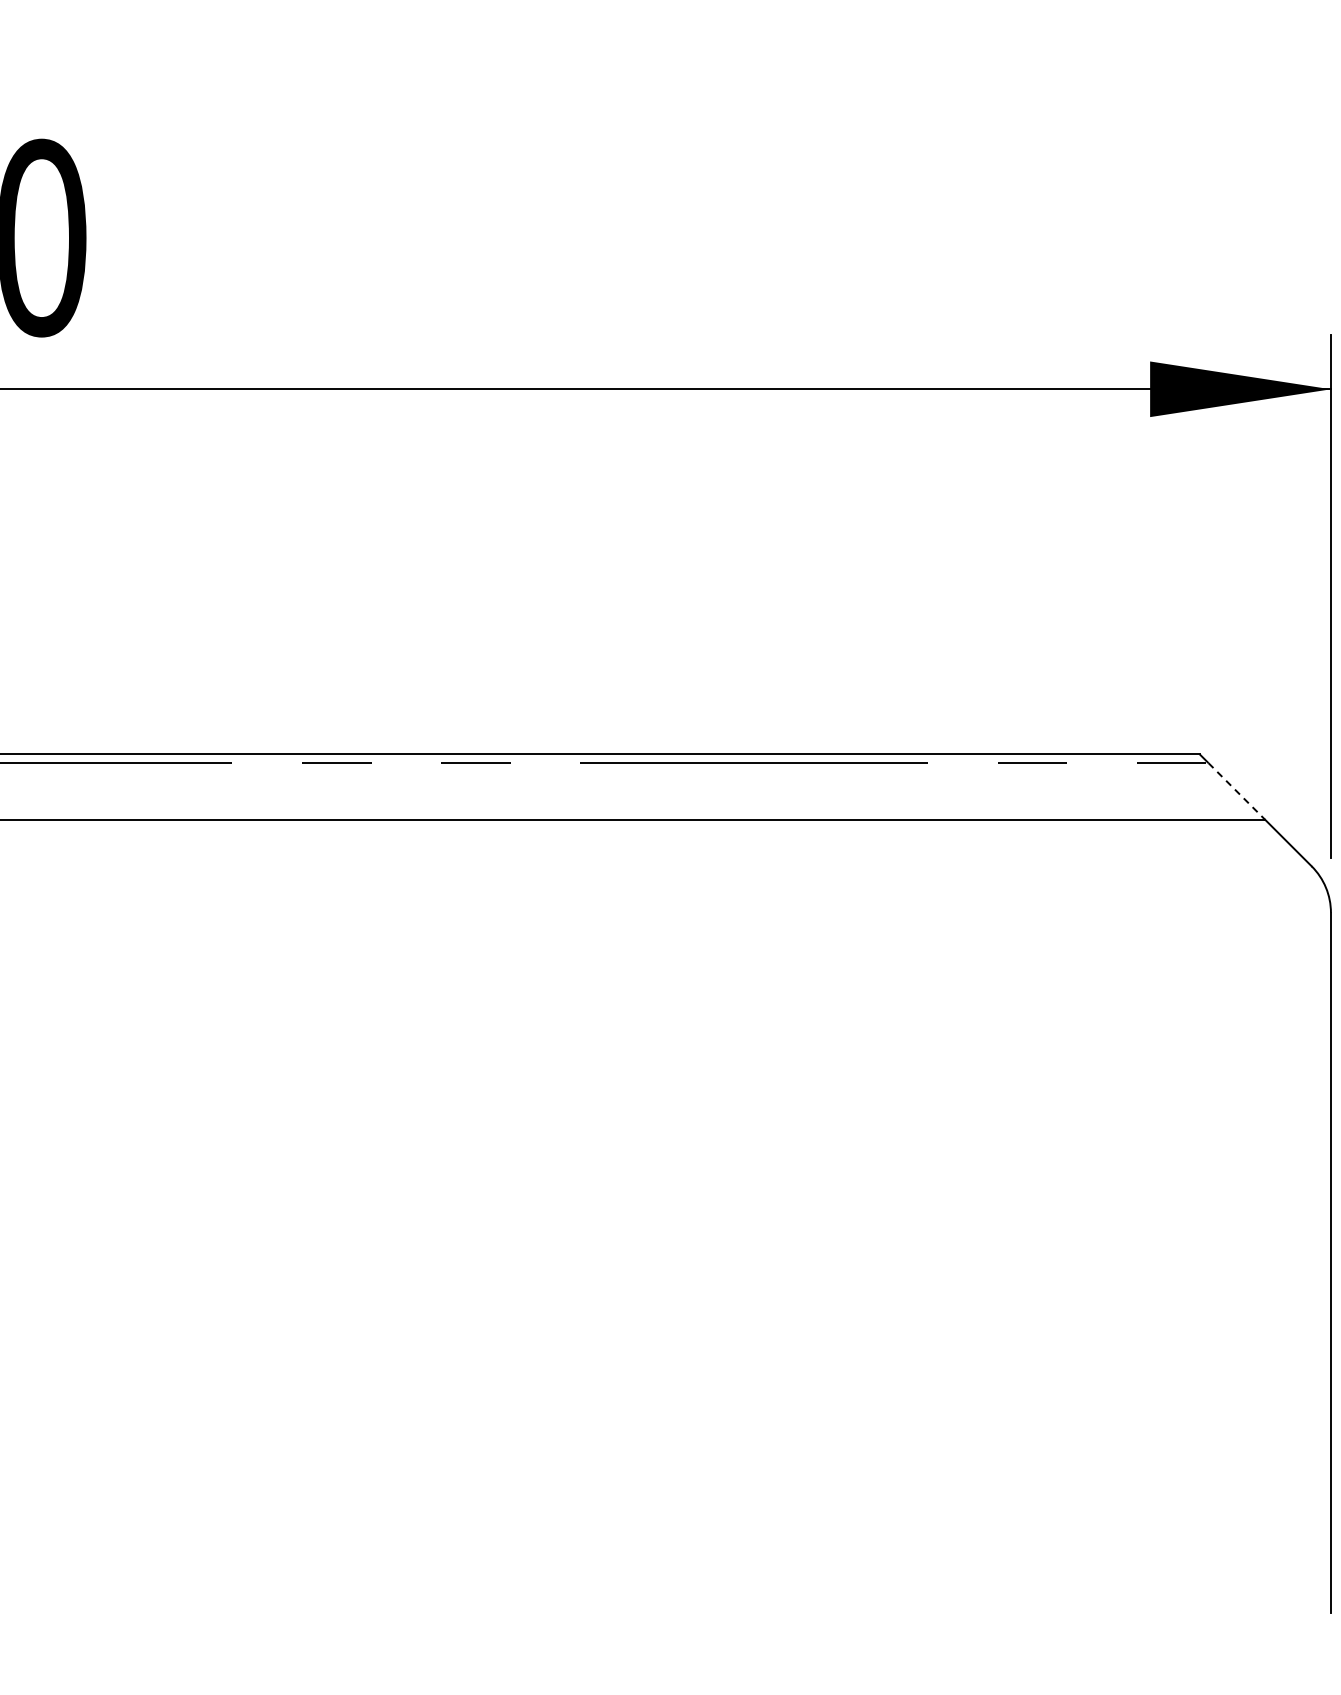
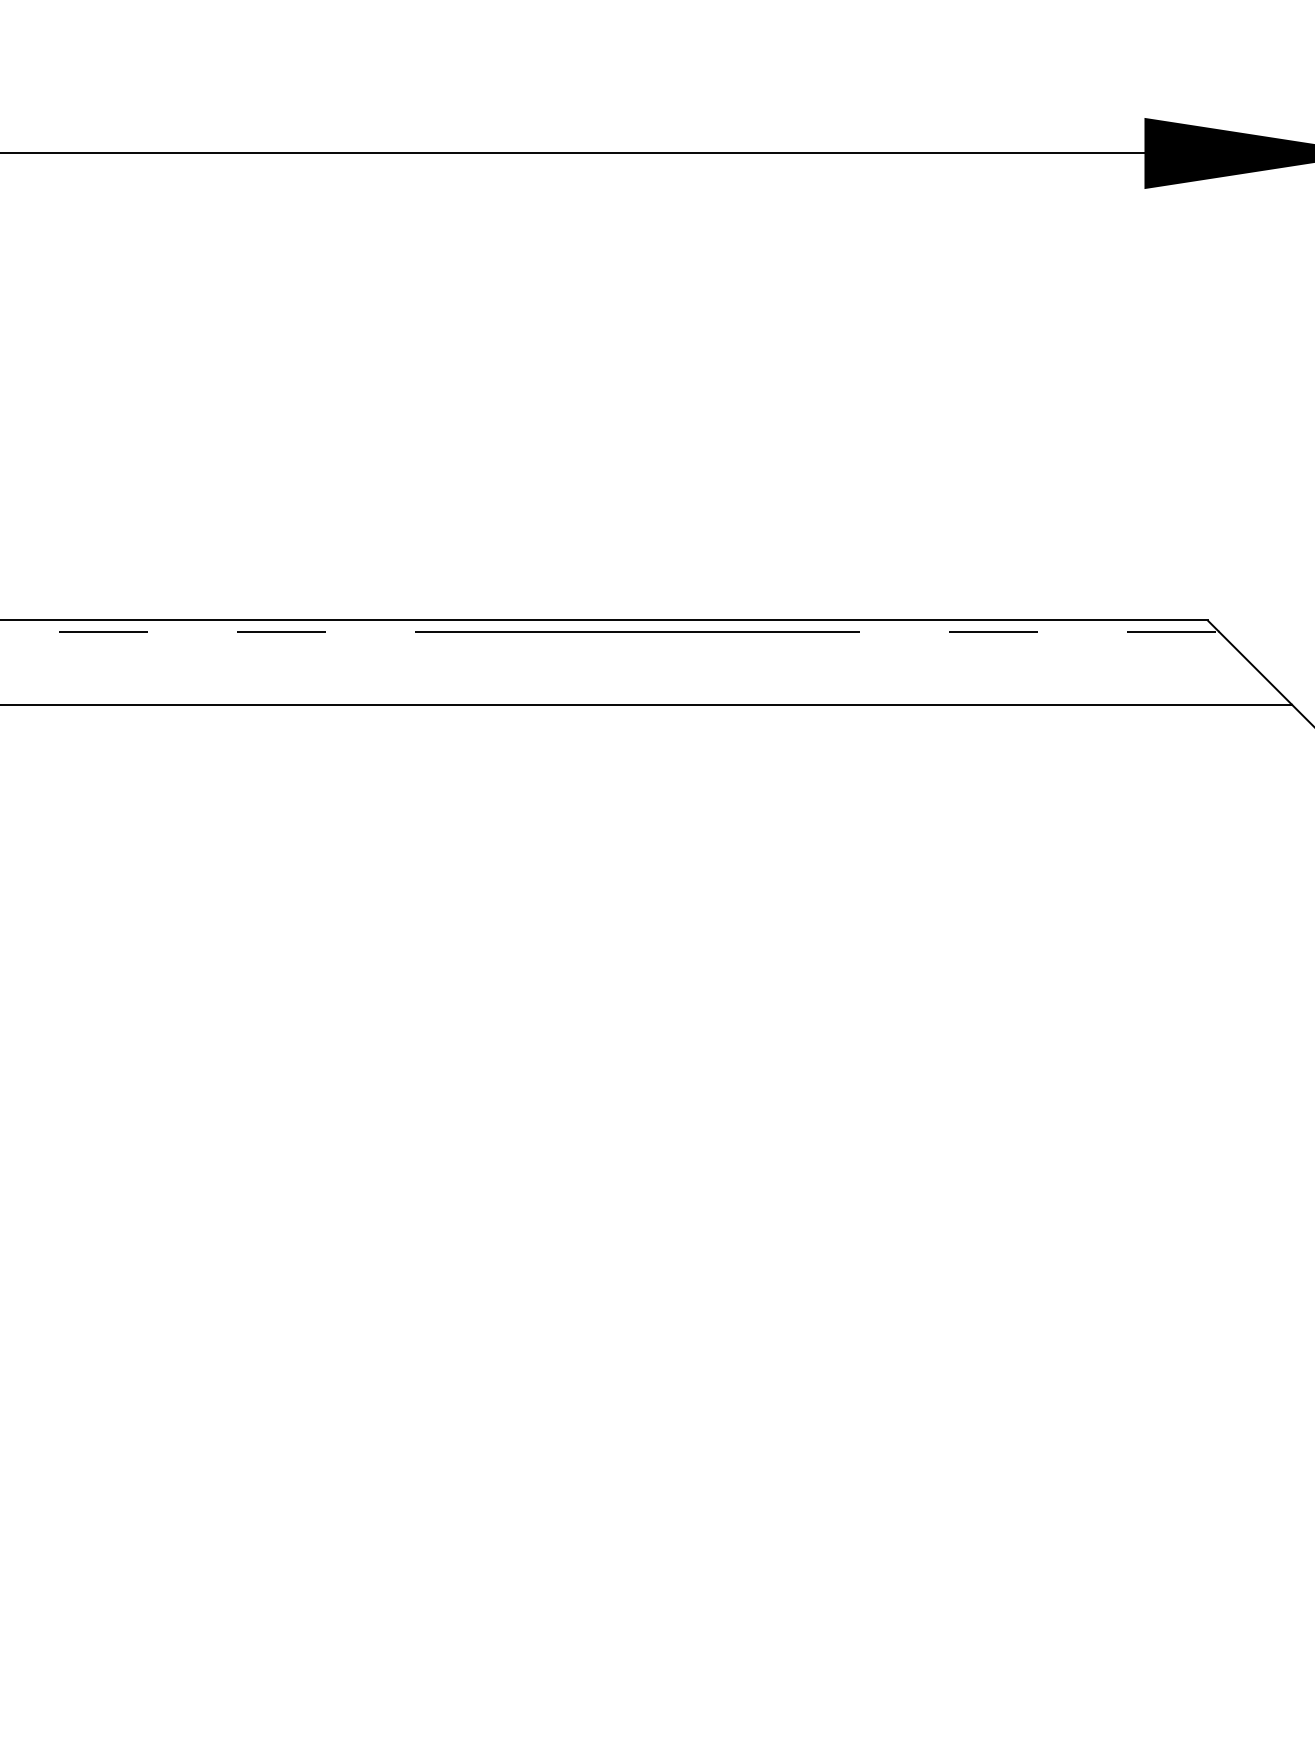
line: (1237, 791) -> (1256, 668), dashed -> solid

